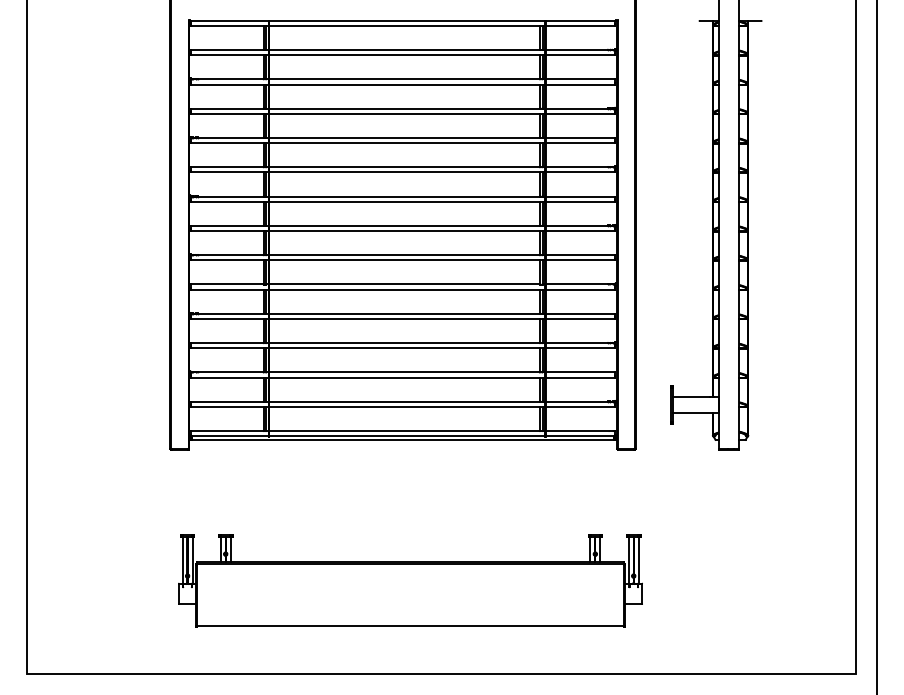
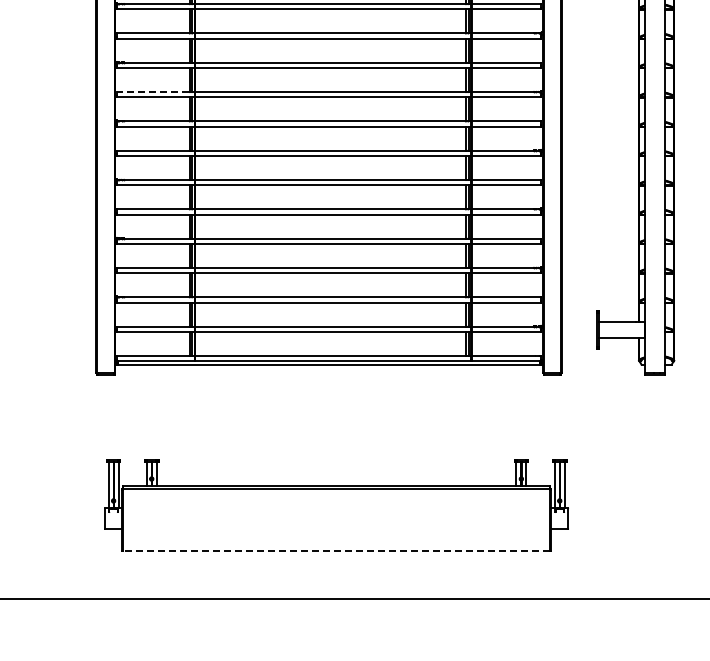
line: (226, 167) -> (152, 92), solid -> dashed
line: (410, 626) -> (336, 551), solid -> dashed

